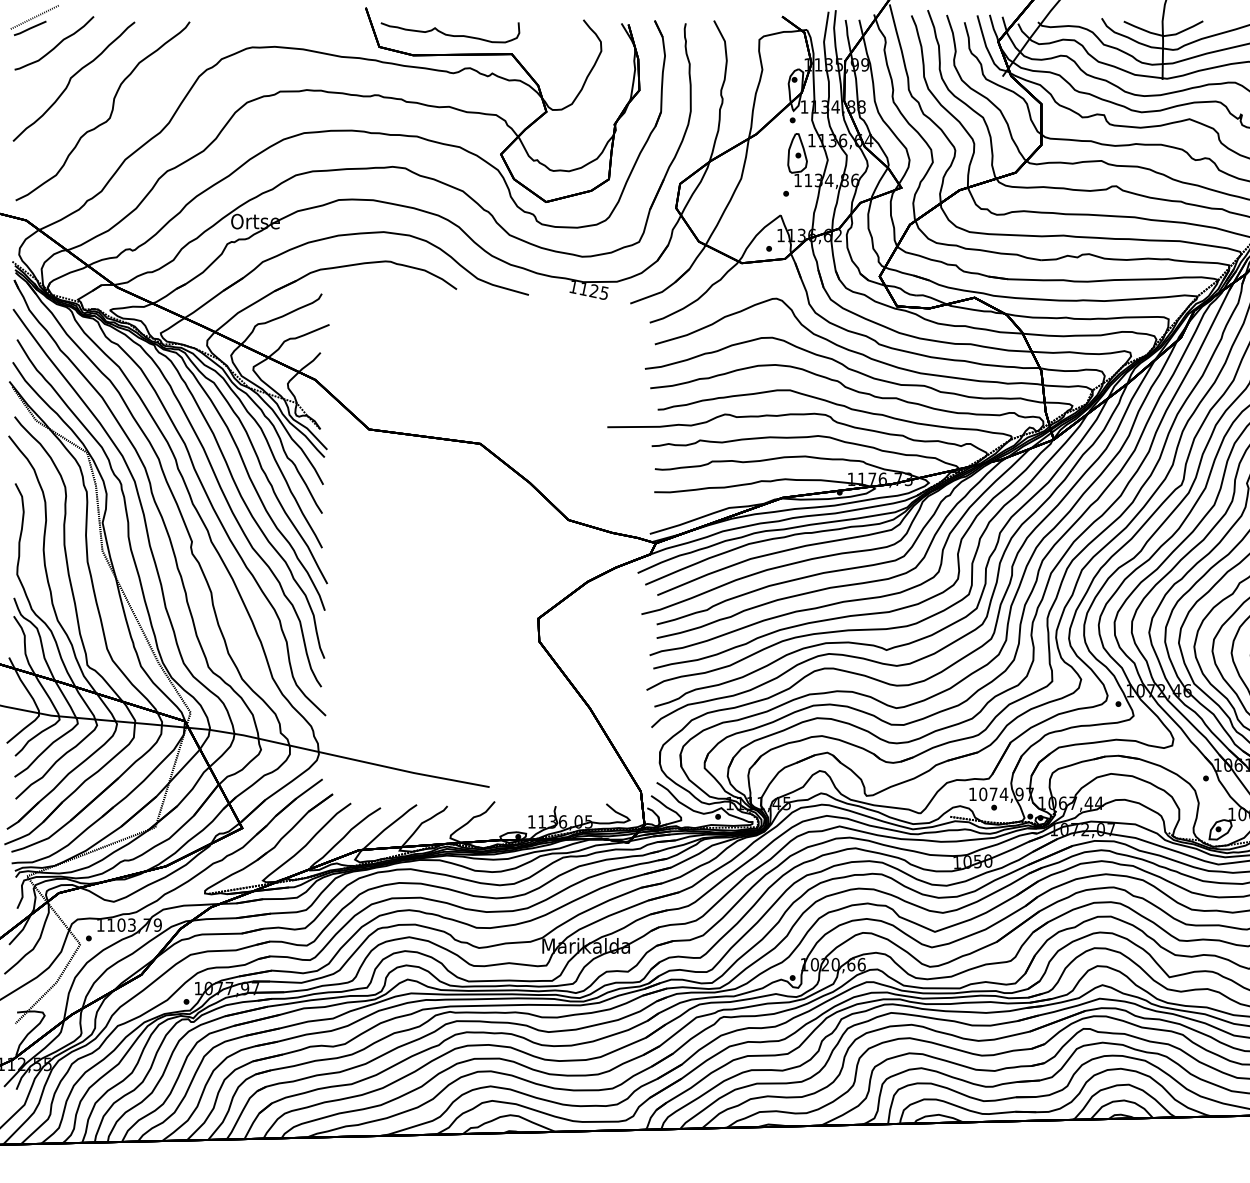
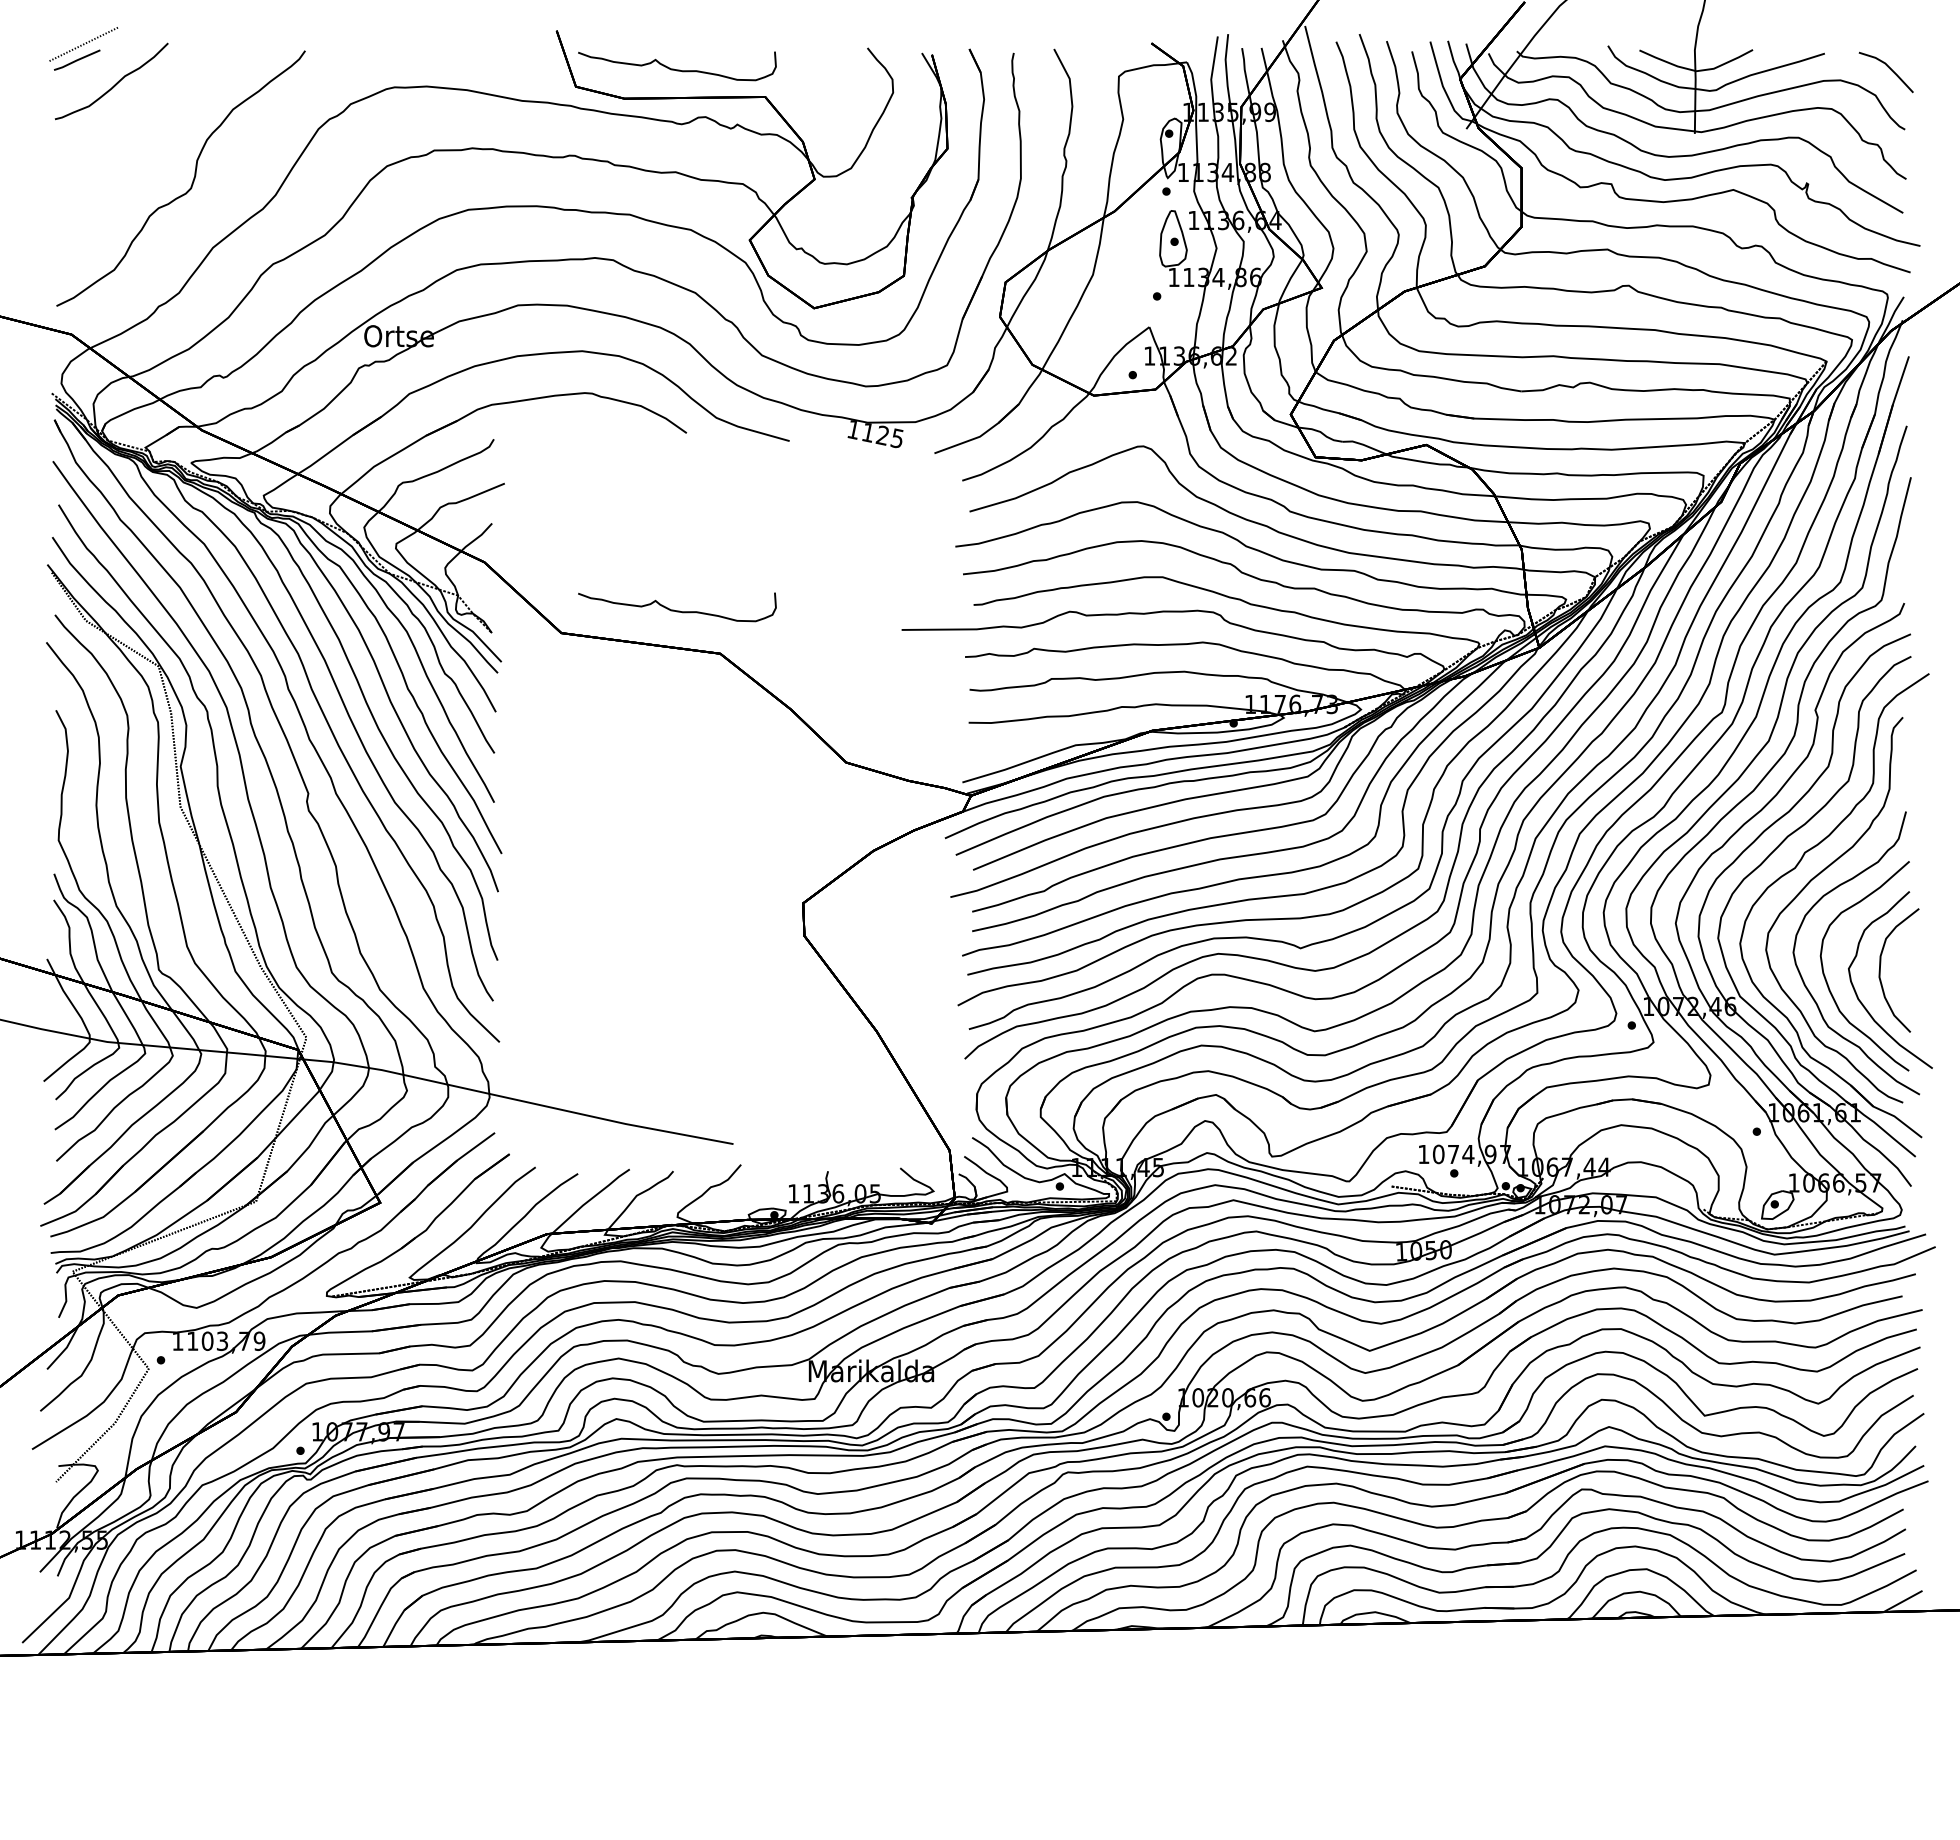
curve: (71, 79) -> (135, 133), removed
curve: (450, 413) -> (677, 610), added

